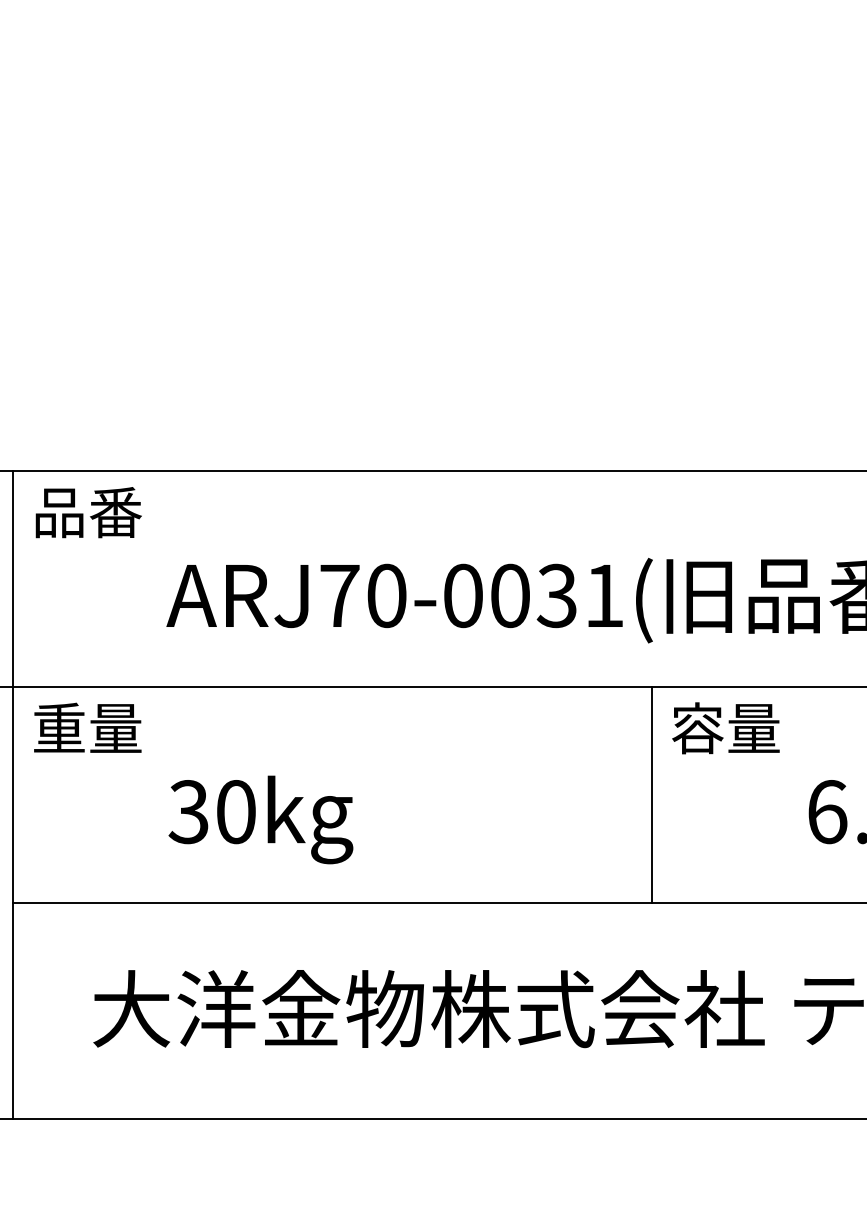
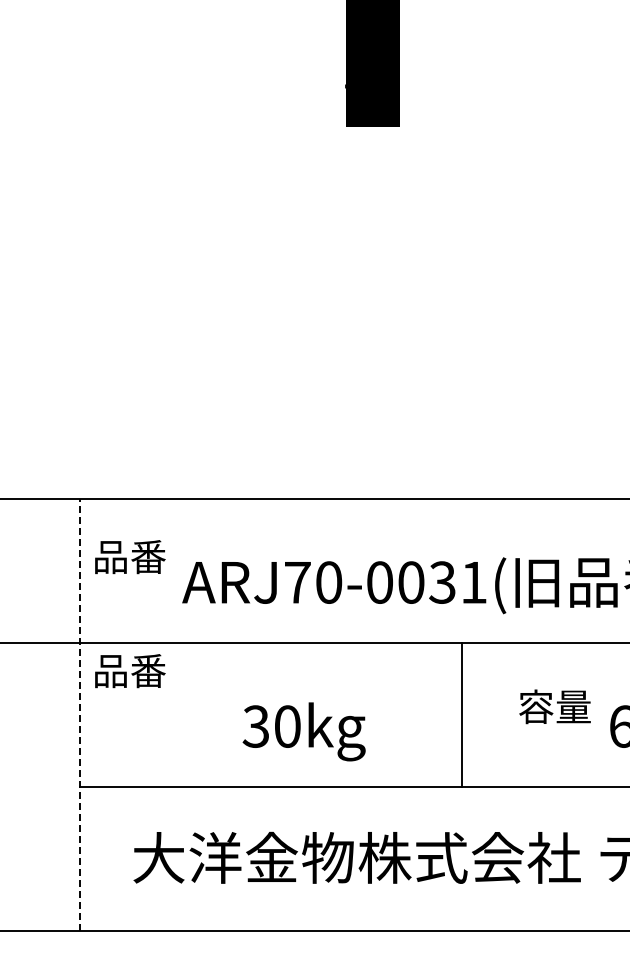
text: (88, 513) -> (130, 557), moved
text: (87, 727) -> (129, 670), 重量 -> 品番
text: (725, 727) -> (554, 706), moved
line: (13, 793) -> (80, 714), solid -> dashed
line: (651, 795) -> (462, 715), moved
text: (259, 819) -> (303, 731), moved

